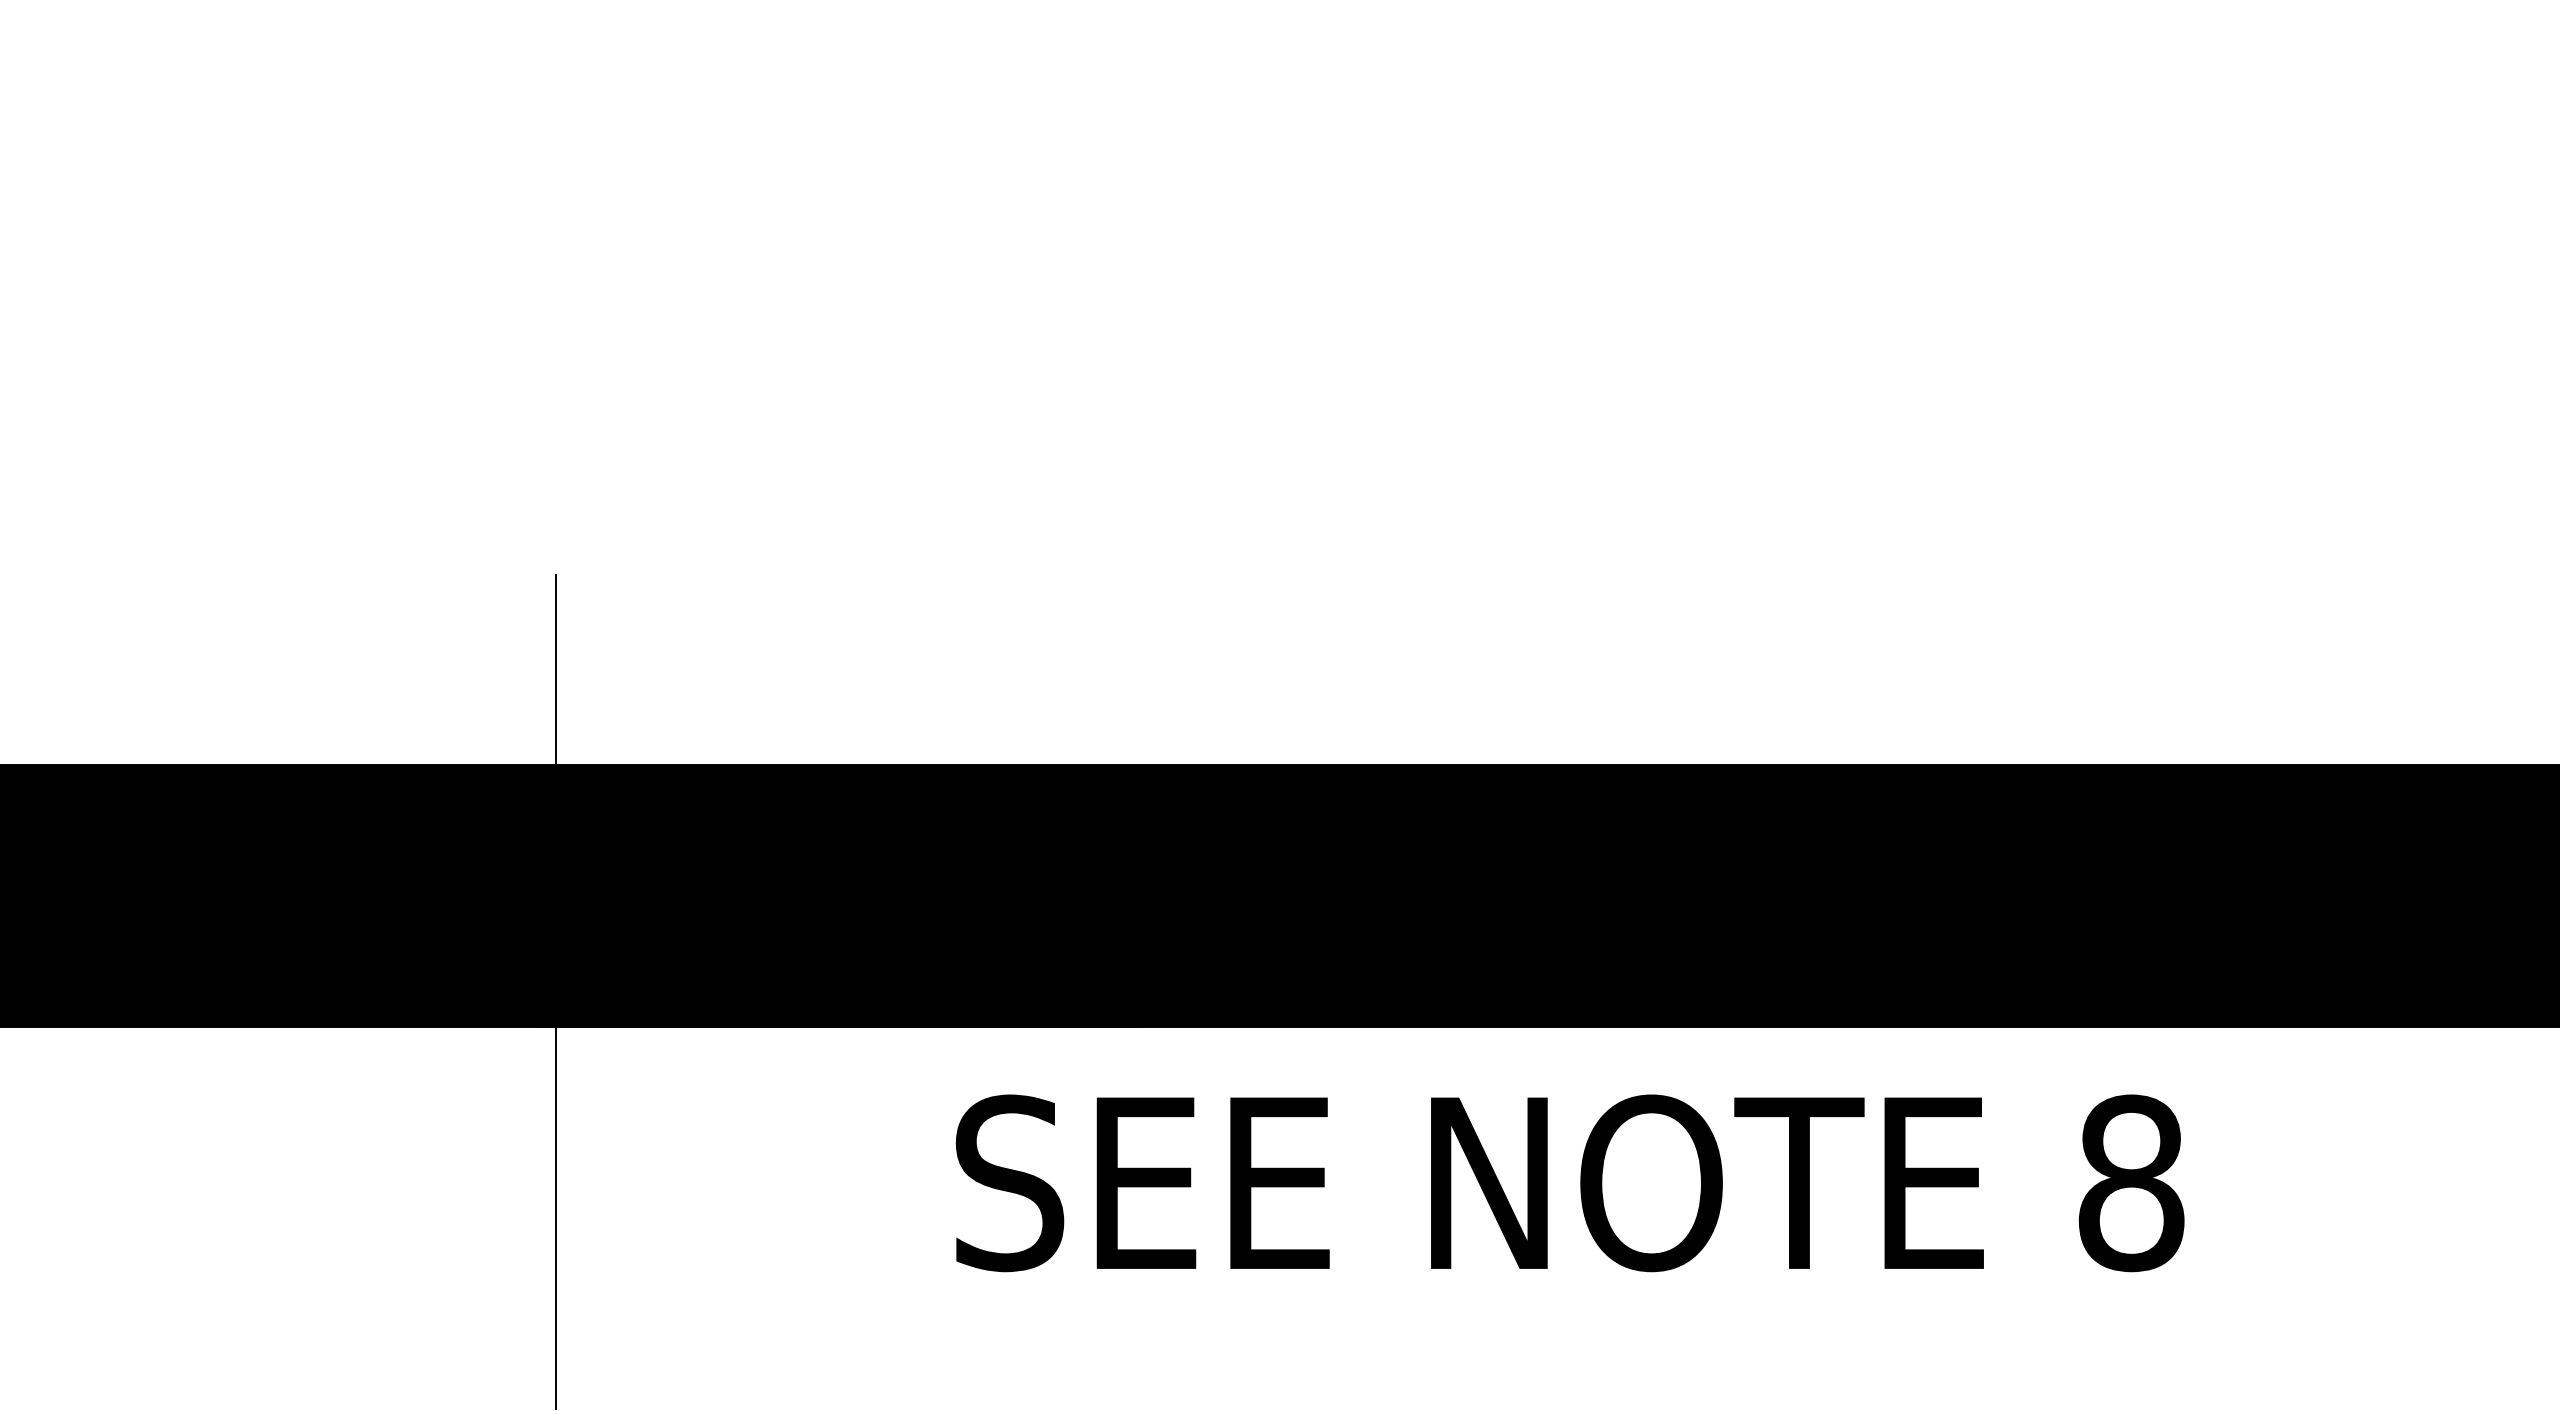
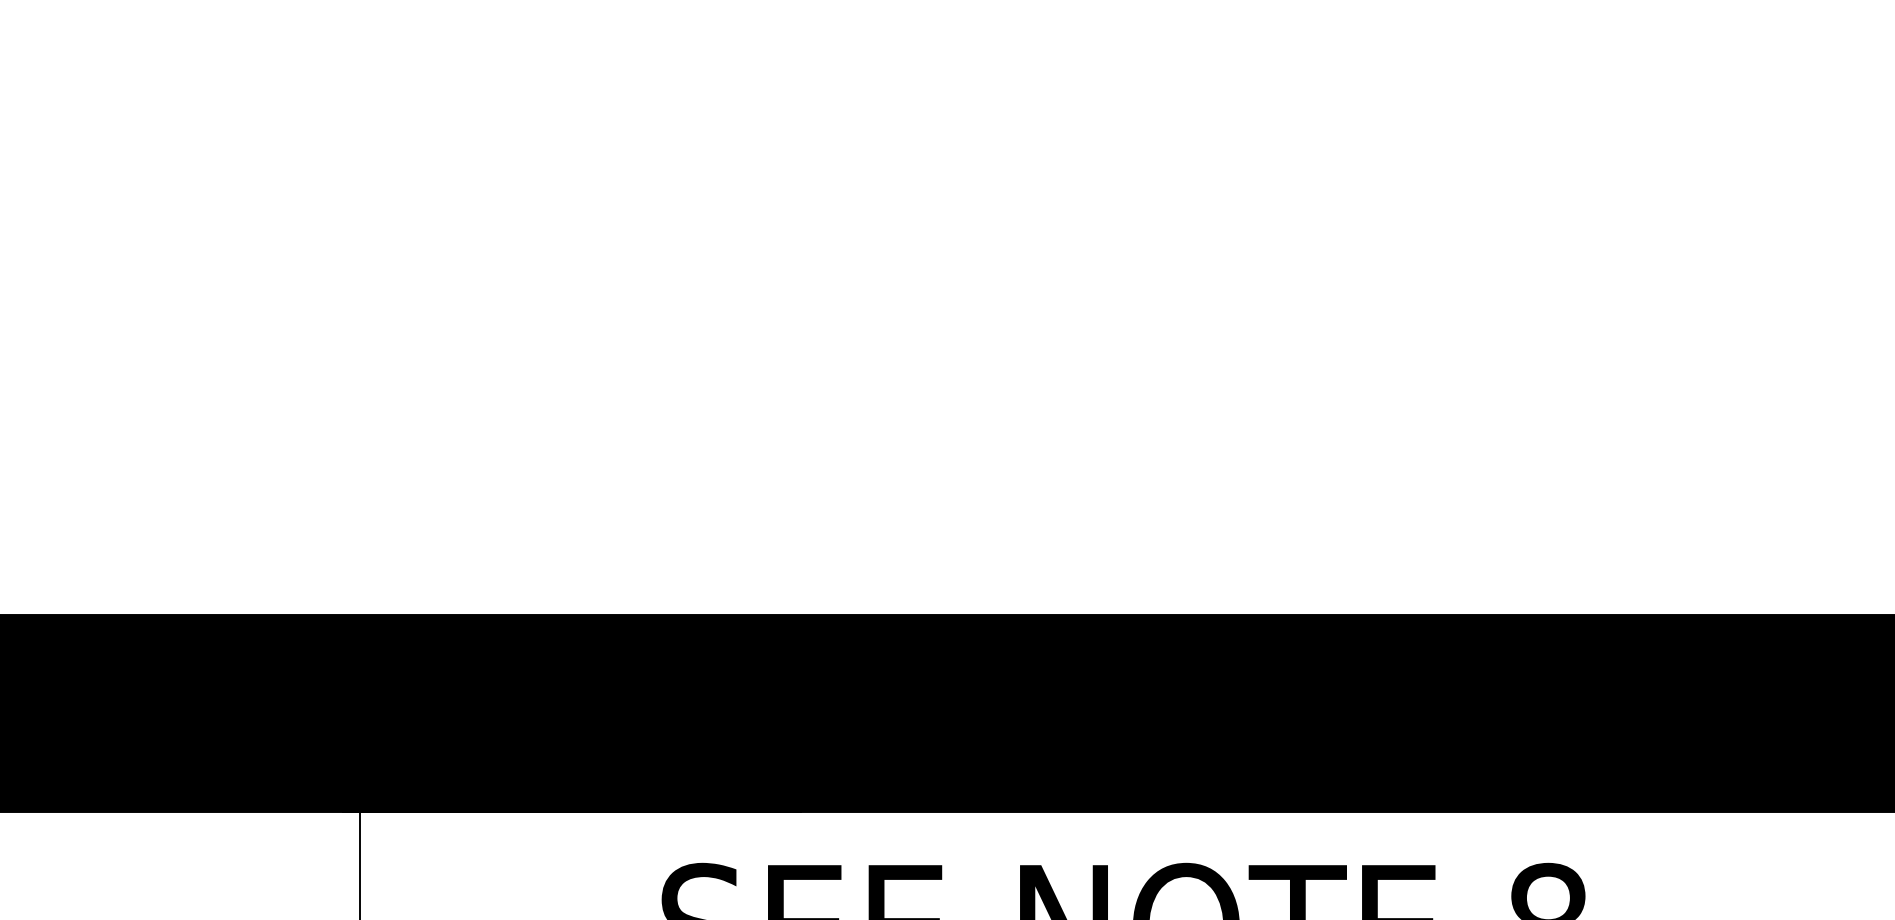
line: (556, 688) -> (360, 556), removed

